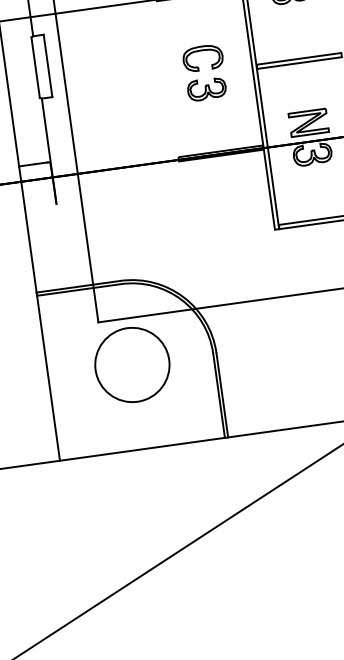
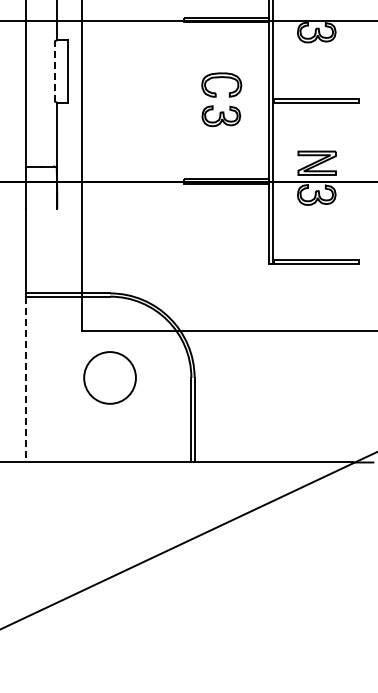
line: (35, 66) -> (55, 70), solid -> dashed
circle: (131, 364) -> (109, 377), size x0.7
line: (48, 378) -> (25, 379), solid -> dashed

